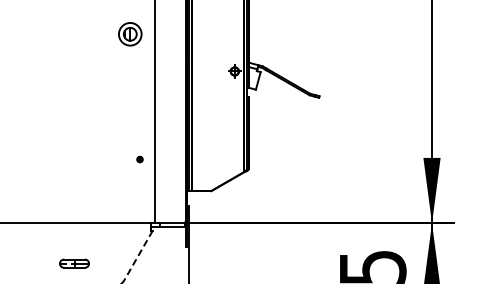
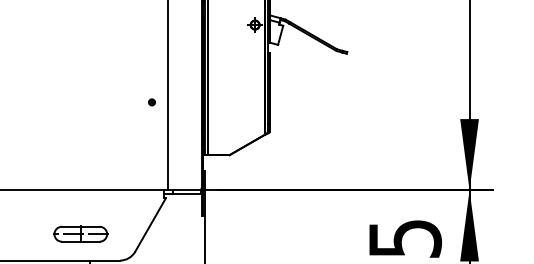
part: (139, 159) -> (151, 102), moved
line: (138, 255) -> (150, 225), dashed -> solid
part: (74, 263) -> (80, 233), size x1.67

